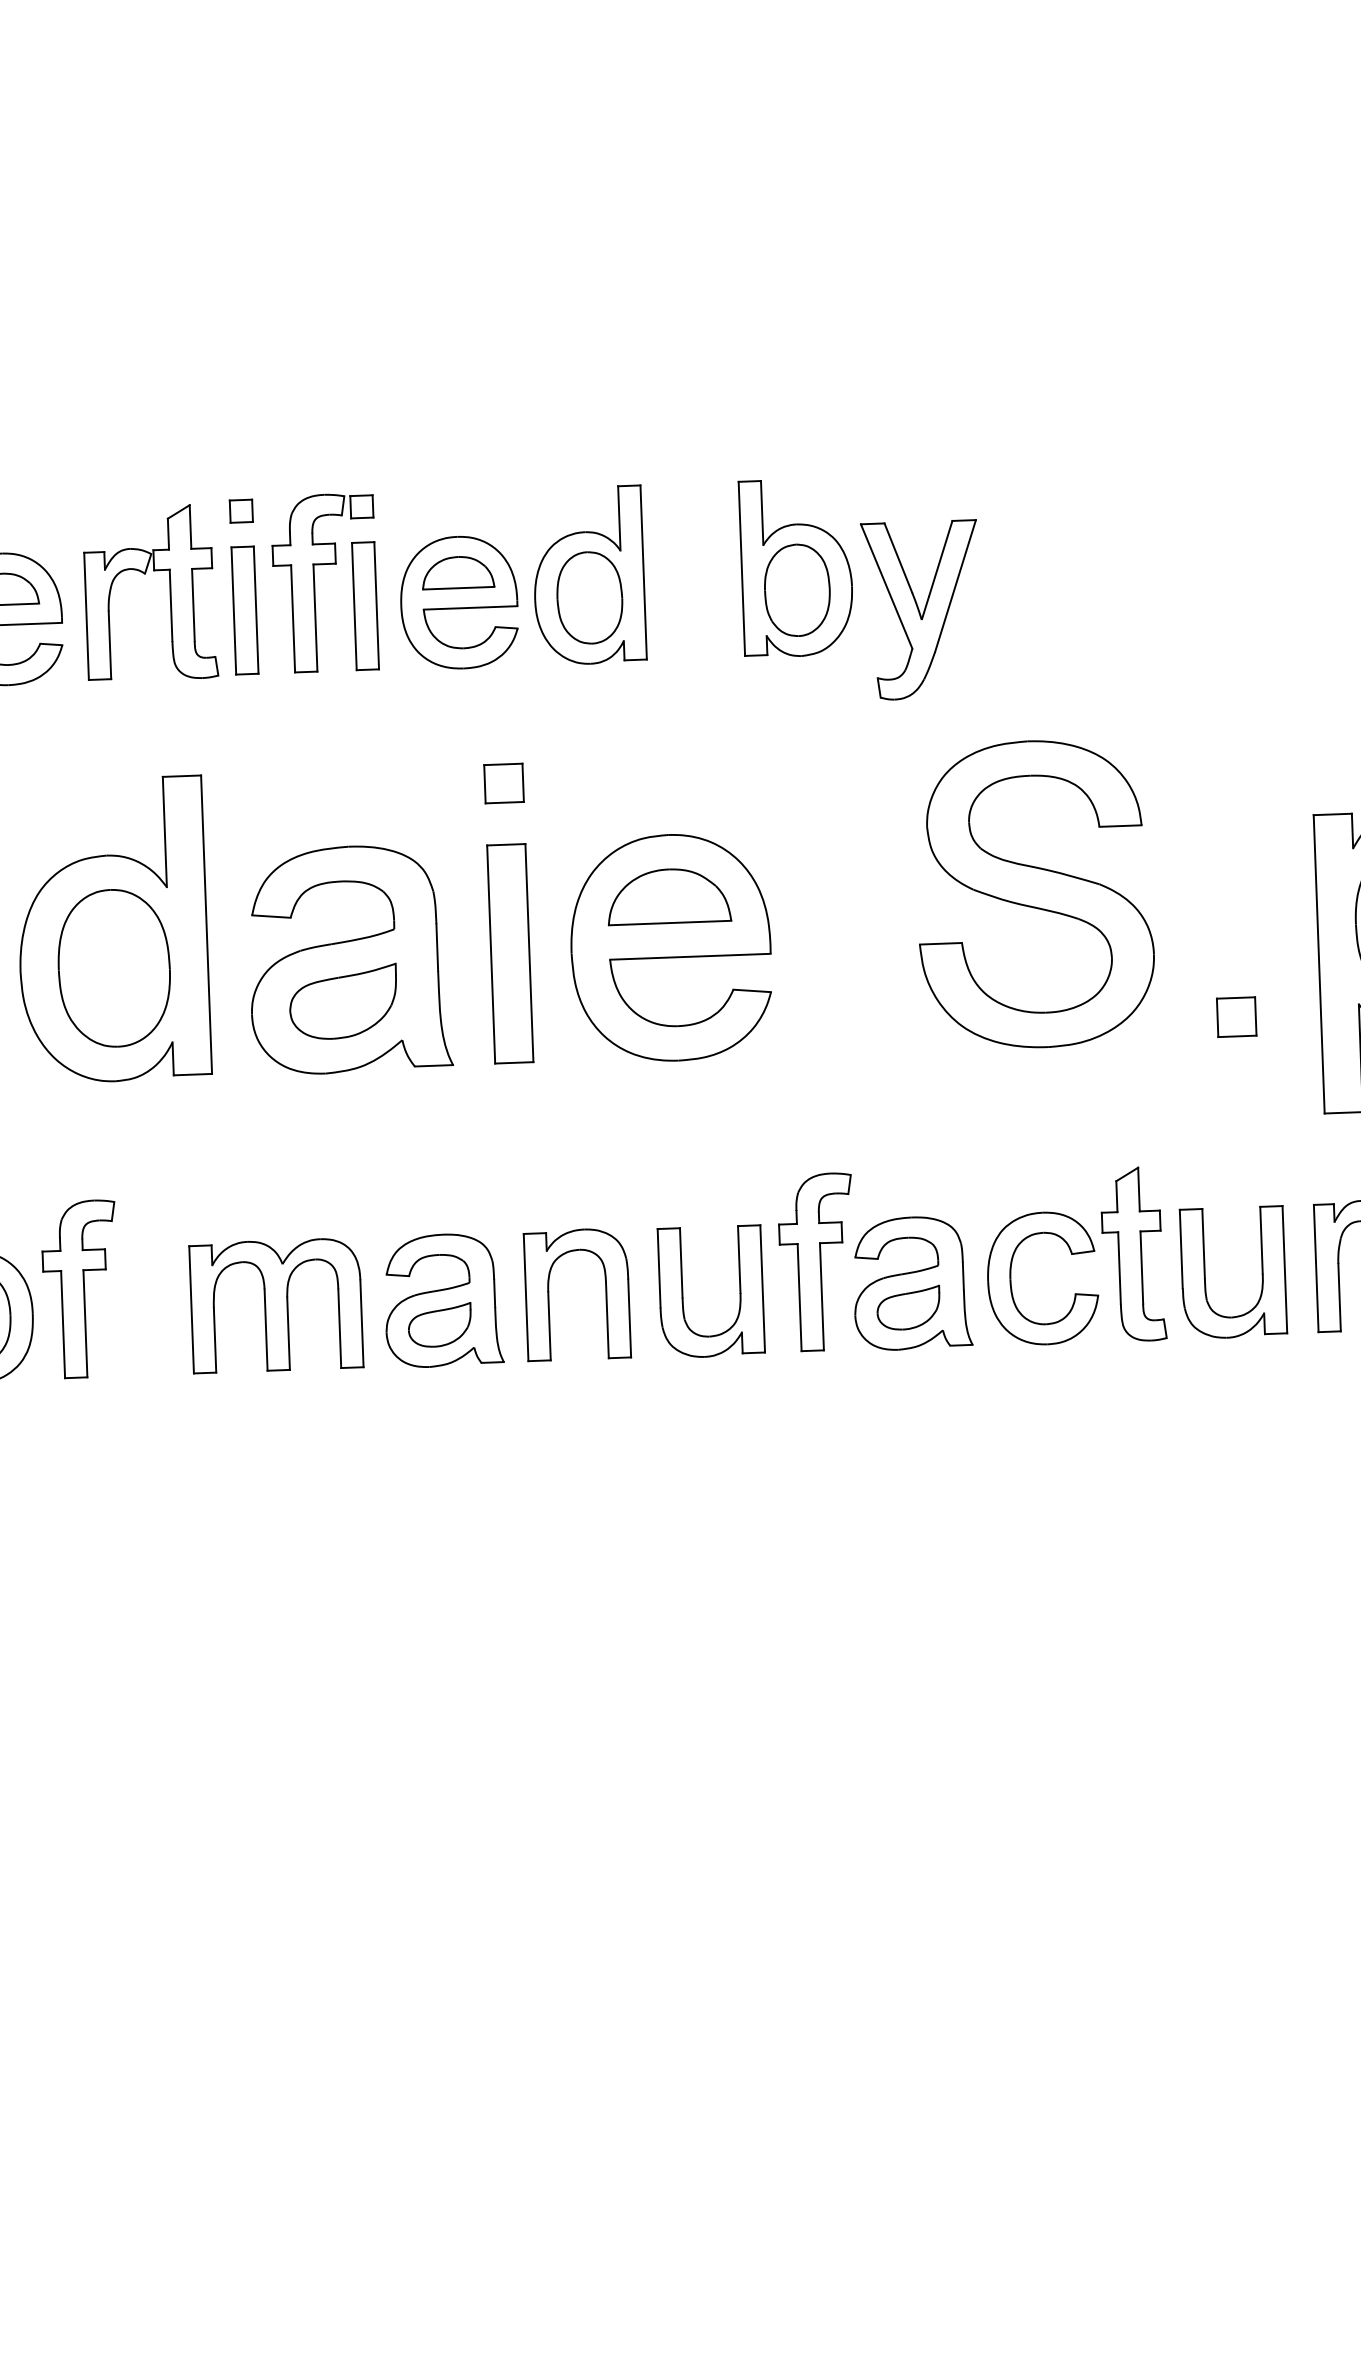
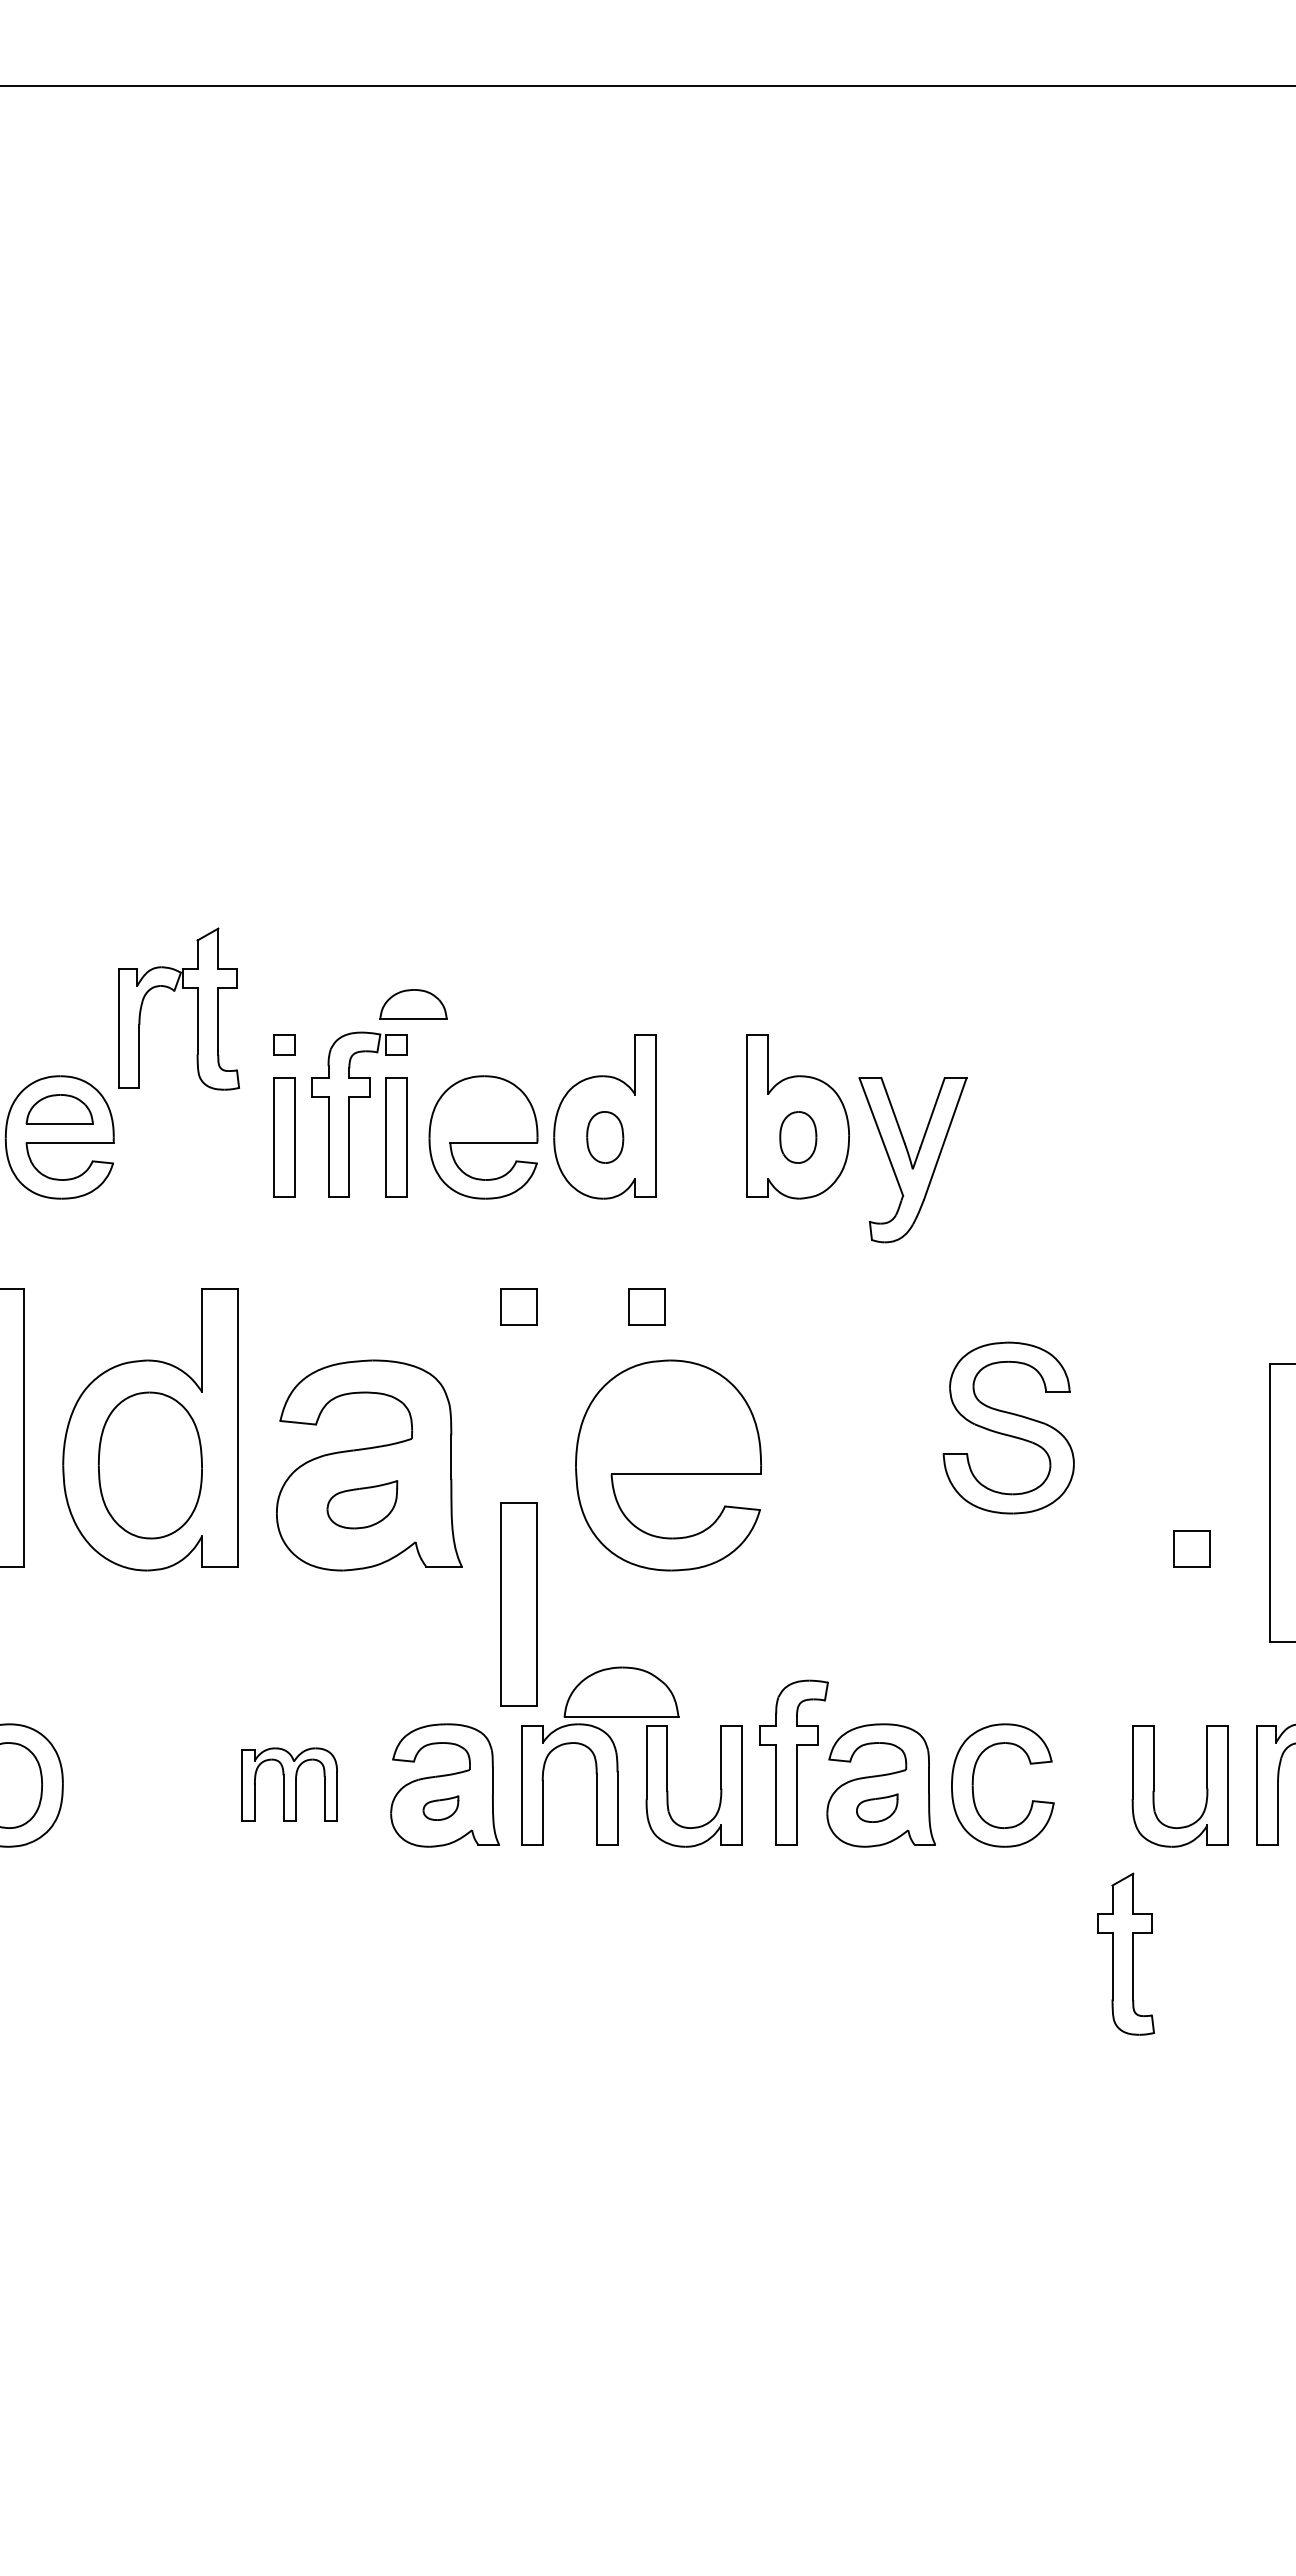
part: (458, 572) -> (413, 1004), moved
part: (146, 574) -> (175, 991), moved
part: (797, 590) -> (798, 1137), size x0.6
part: (590, 597) -> (605, 1137), size x0.6
part: (641, 777) -> (646, 1306), added
part: (1034, 893) -> (1008, 1427), size x0.6
part: (669, 895) -> (621, 1691), moved
part: (509, 953) -> (518, 1604), moved
part: (343, 1001) -> (362, 1504), size x0.7
part: (1132, 1253) -> (1125, 1953), moved
part: (80, 1289) -> (108, 1762), removed
part: (276, 1305) -> (289, 1784), size x0.6
part: (908, 1307) -> (877, 1807), size x0.7
part: (439, 1324) -> (440, 1807), size x0.6

